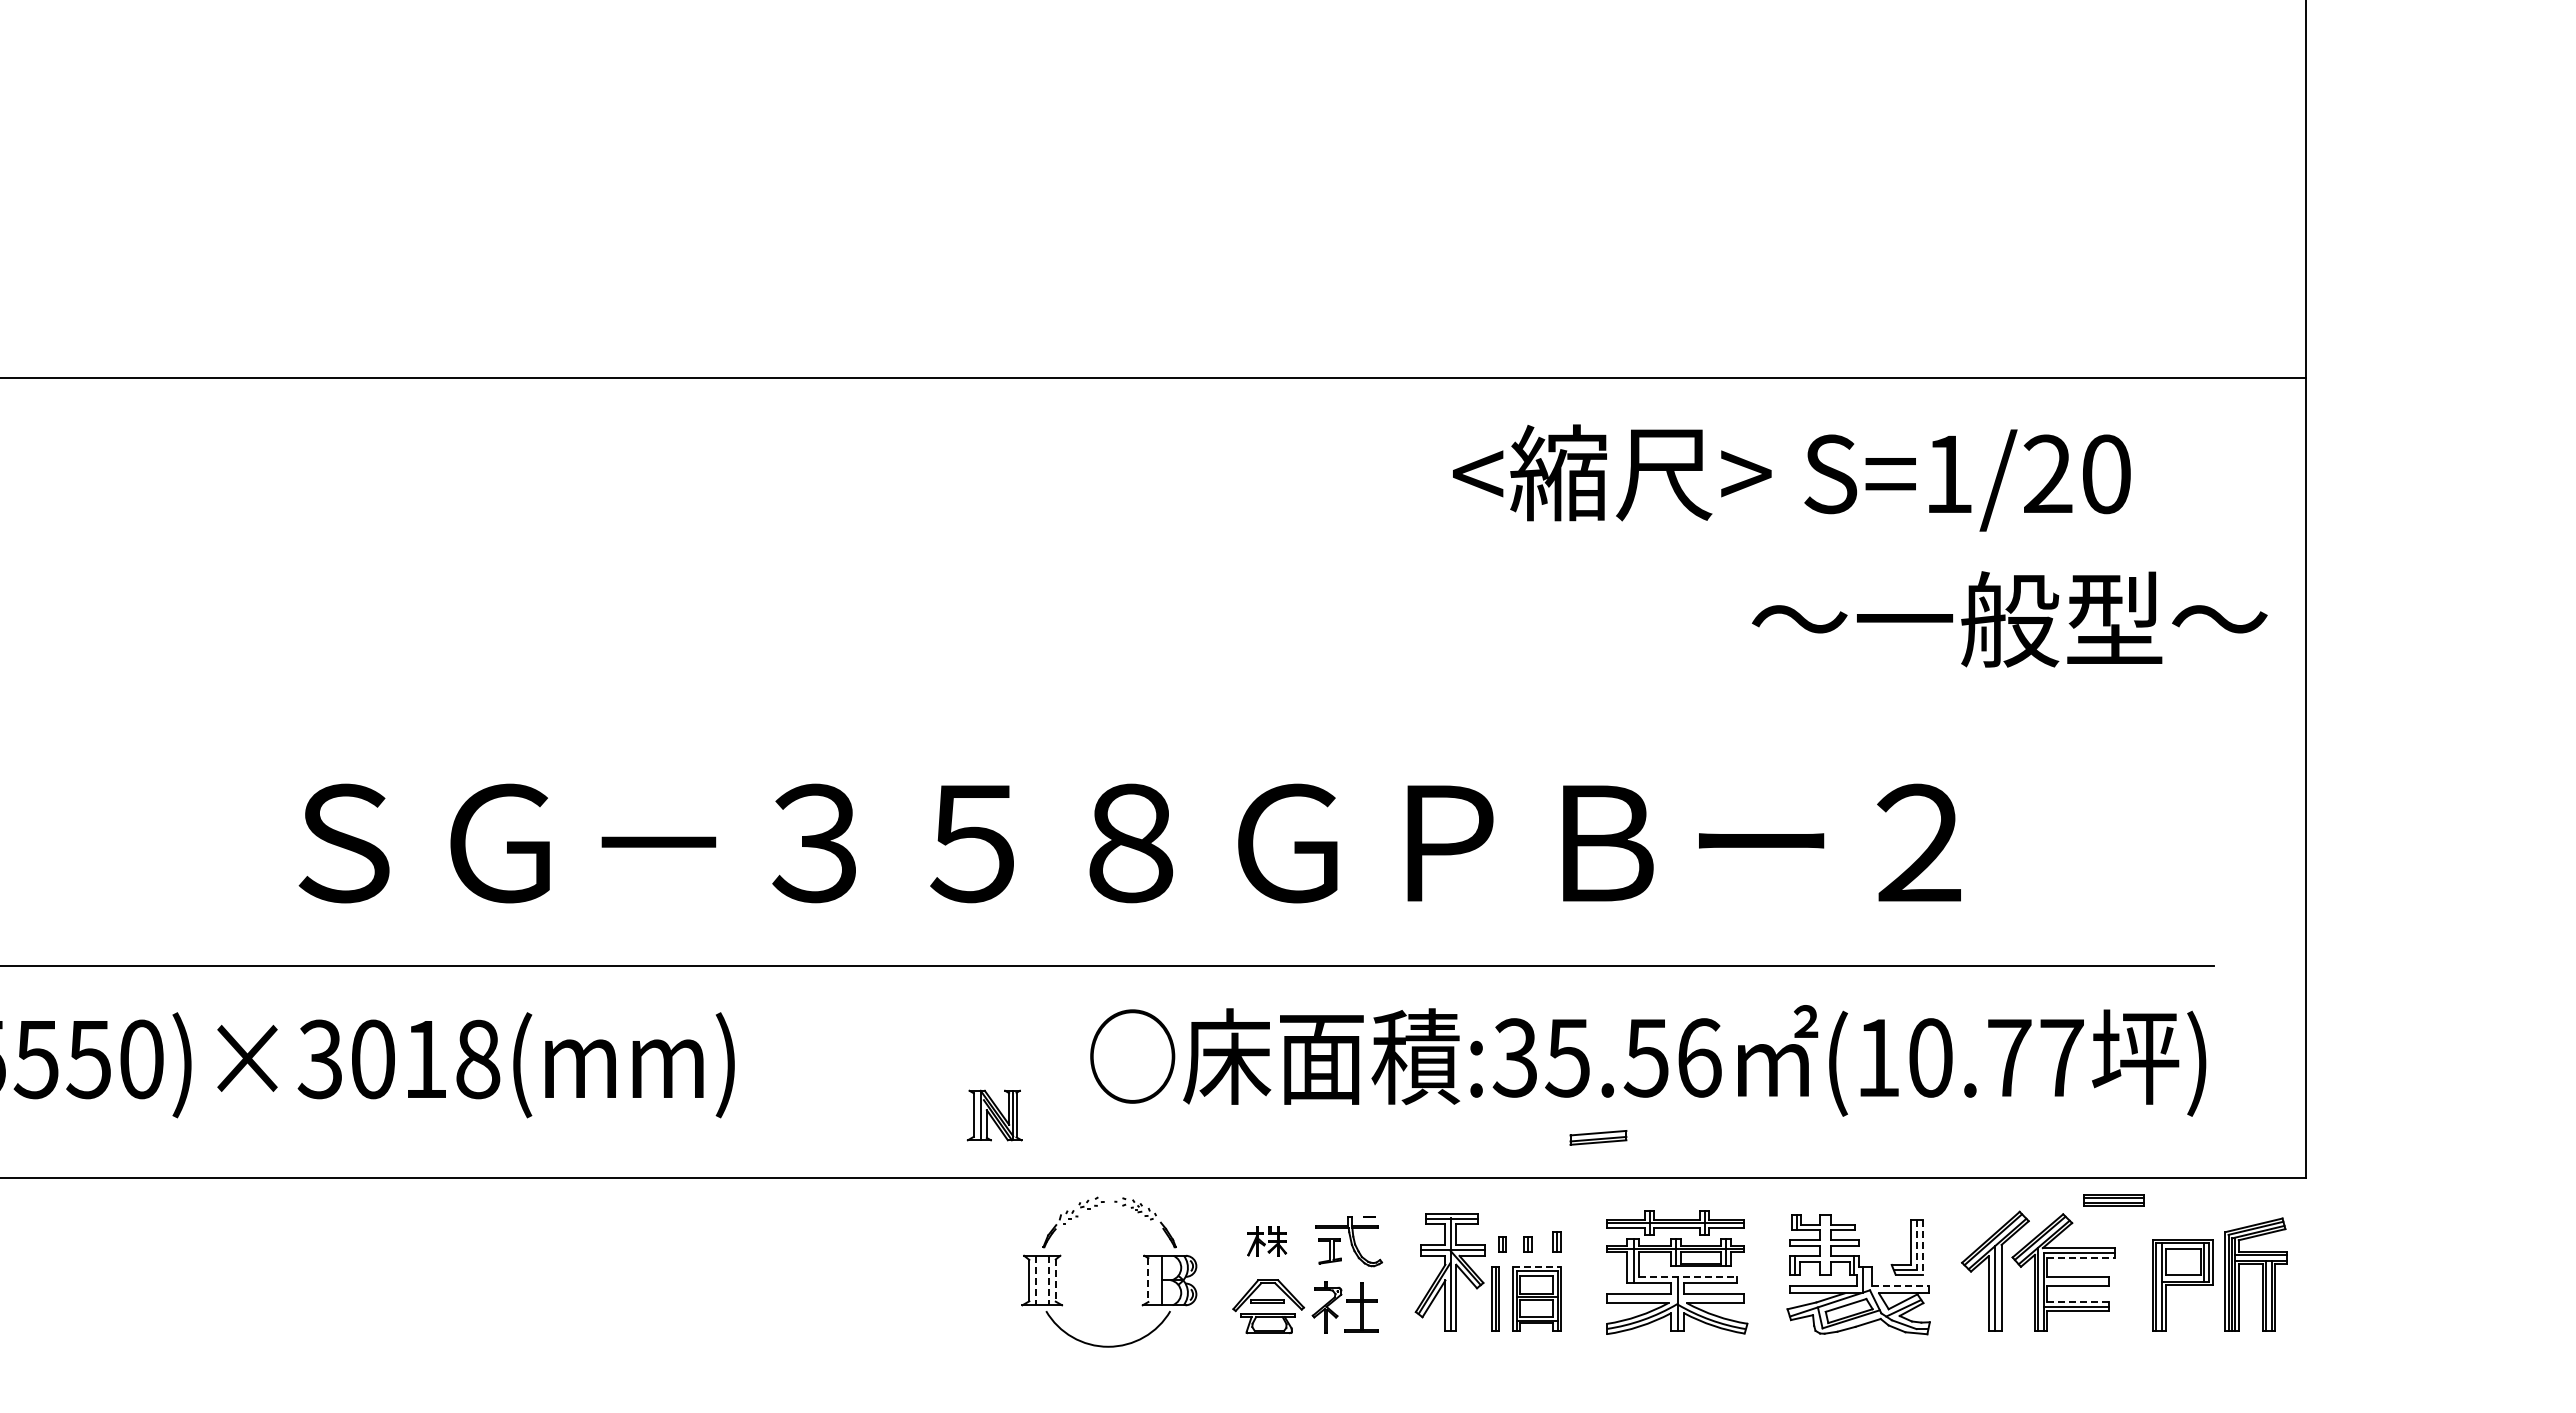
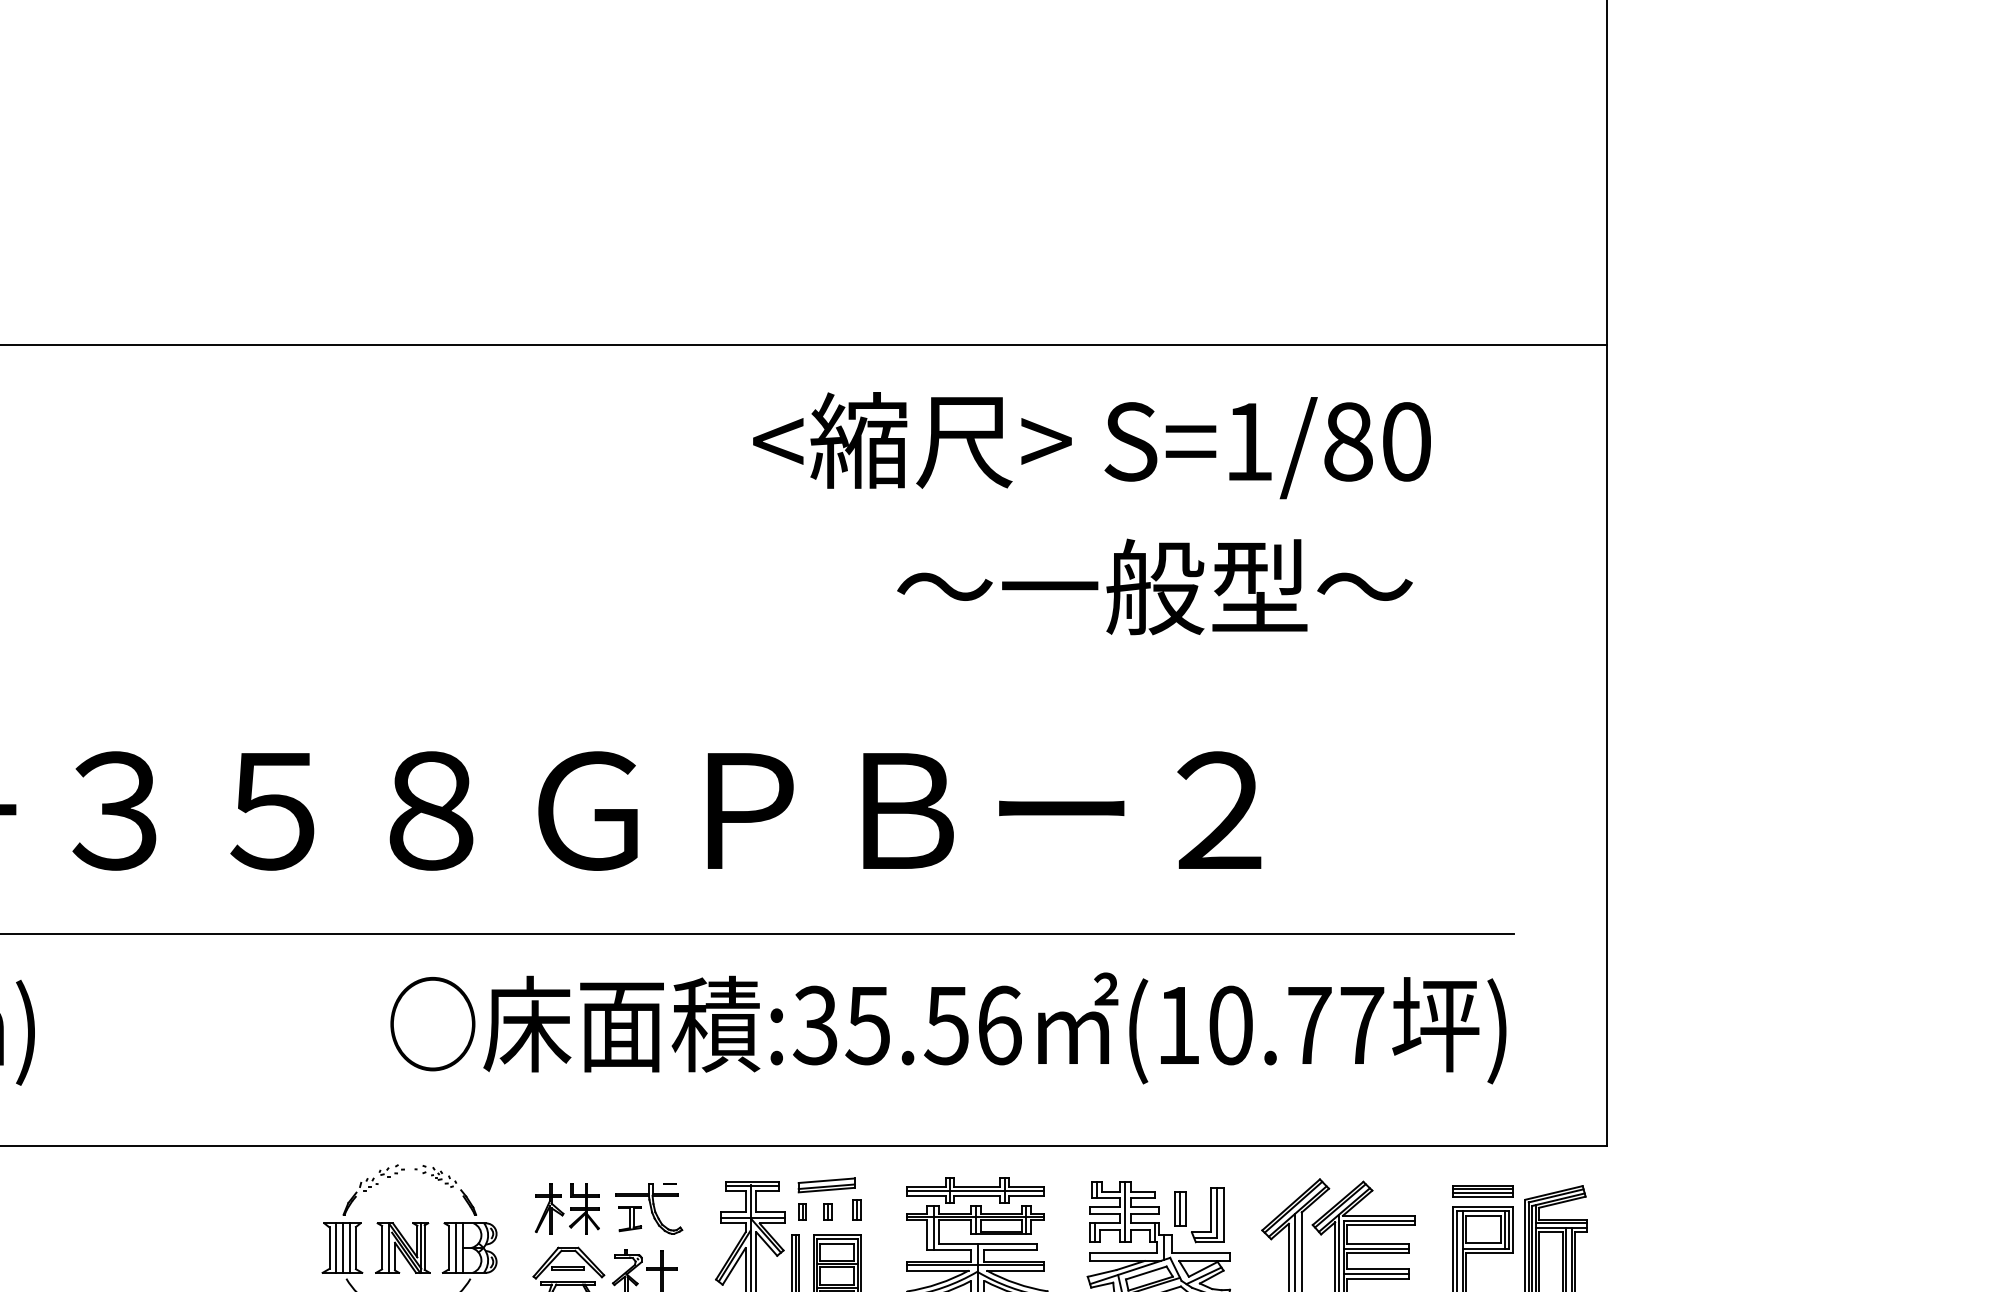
text: (2047, 474) -> (1347, 442), S=1/20 -> S=1/80
text: (2009, 619) -> (1154, 587), moved
part: (994, 1115) -> (402, 1248), moved
part: (1598, 1137) -> (826, 1185), moved
part: (2113, 1200) -> (1482, 1191), moved
part: (1266, 1241) -> (566, 1209), size x1.67
part: (1880, 1241) -> (1180, 1209), added
line: (1824, 1244) -> (1124, 1212), added
line: (1916, 1245) -> (1216, 1213), dashed -> solid
line: (1923, 1248) -> (1223, 1216), dashed -> solid
line: (2081, 1257) -> (1381, 1225), dashed -> solid
line: (1537, 1266) -> (837, 1234), dashed -> solid
line: (1688, 1276) -> (988, 1244), dashed -> solid
line: (1036, 1280) -> (336, 1248), dashed -> solid
line: (1042, 1280) -> (342, 1248), added
line: (1049, 1280) -> (349, 1248), dashed -> solid
line: (1148, 1280) -> (448, 1248), dashed -> solid
line: (1155, 1280) -> (455, 1248), added
line: (1055, 1281) -> (355, 1249), dashed -> solid
line: (2076, 1281) -> (1376, 1249), added
line: (1900, 1285) -> (1200, 1253), dashed -> solid
line: (1674, 1297) -> (974, 1265), added
line: (2078, 1301) -> (1378, 1269), dashed -> solid

